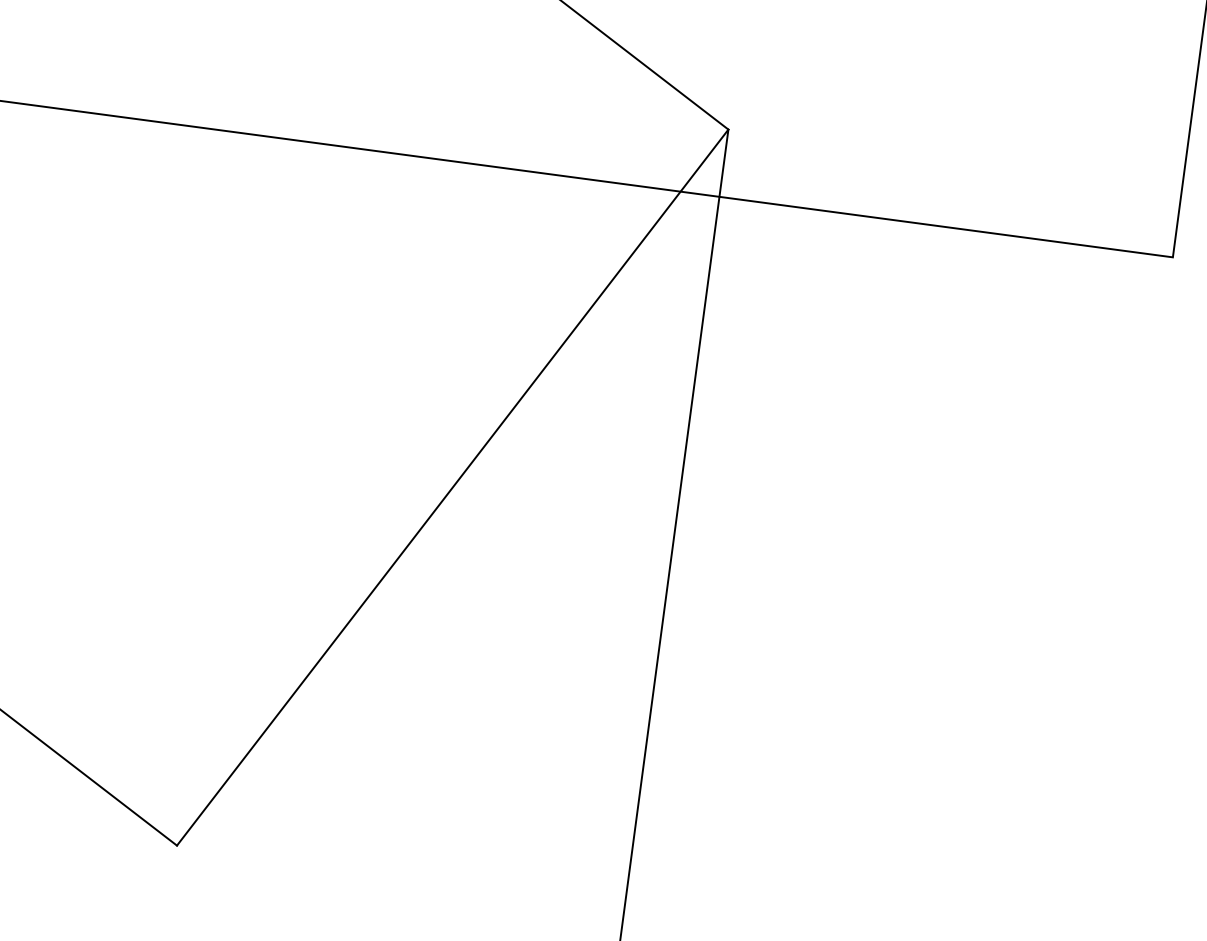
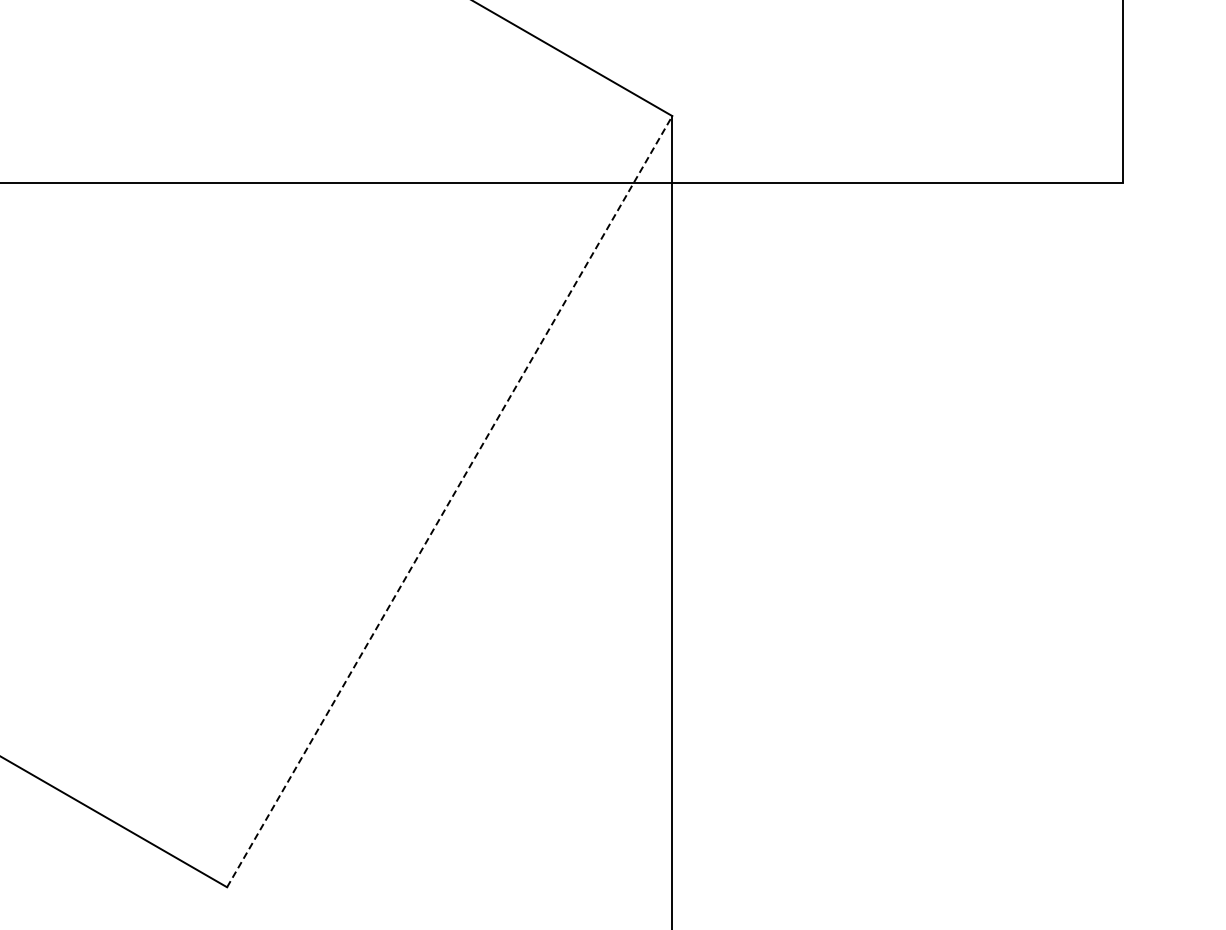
line: (452, 487) -> (449, 501), solid -> dashed

